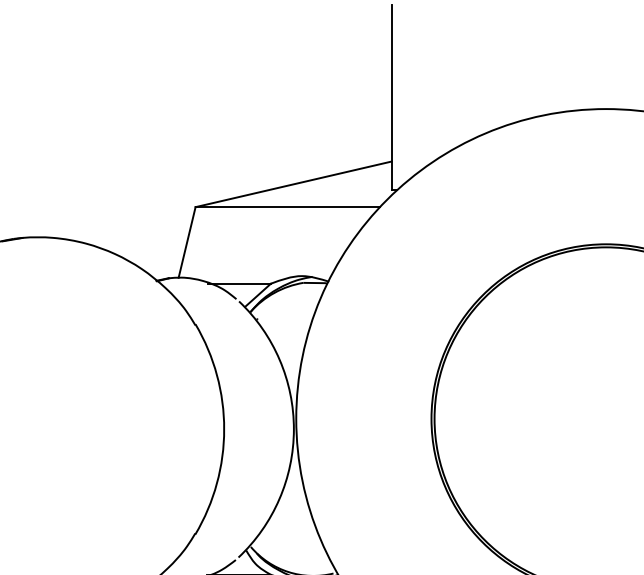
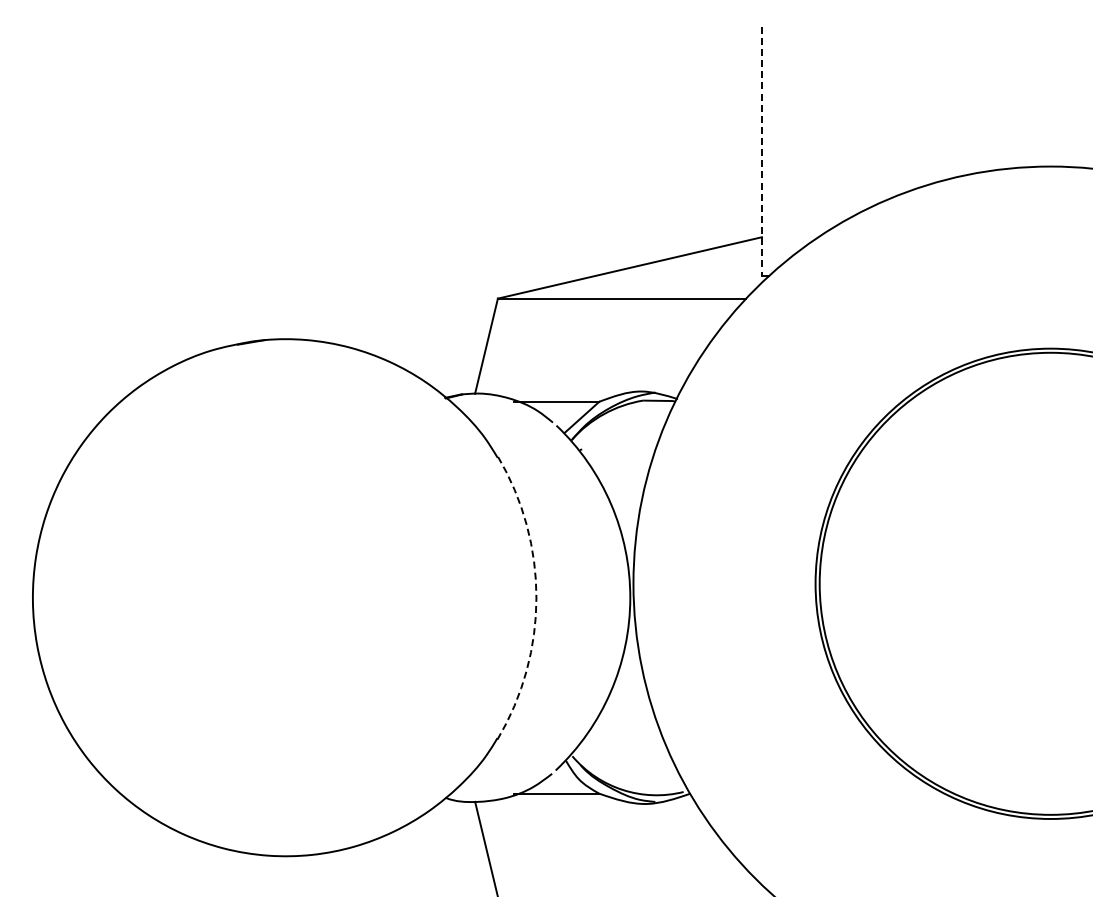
line: (391, 97) -> (761, 151), solid -> dashed
arc: (224, 429) -> (536, 597), solid -> dashed

